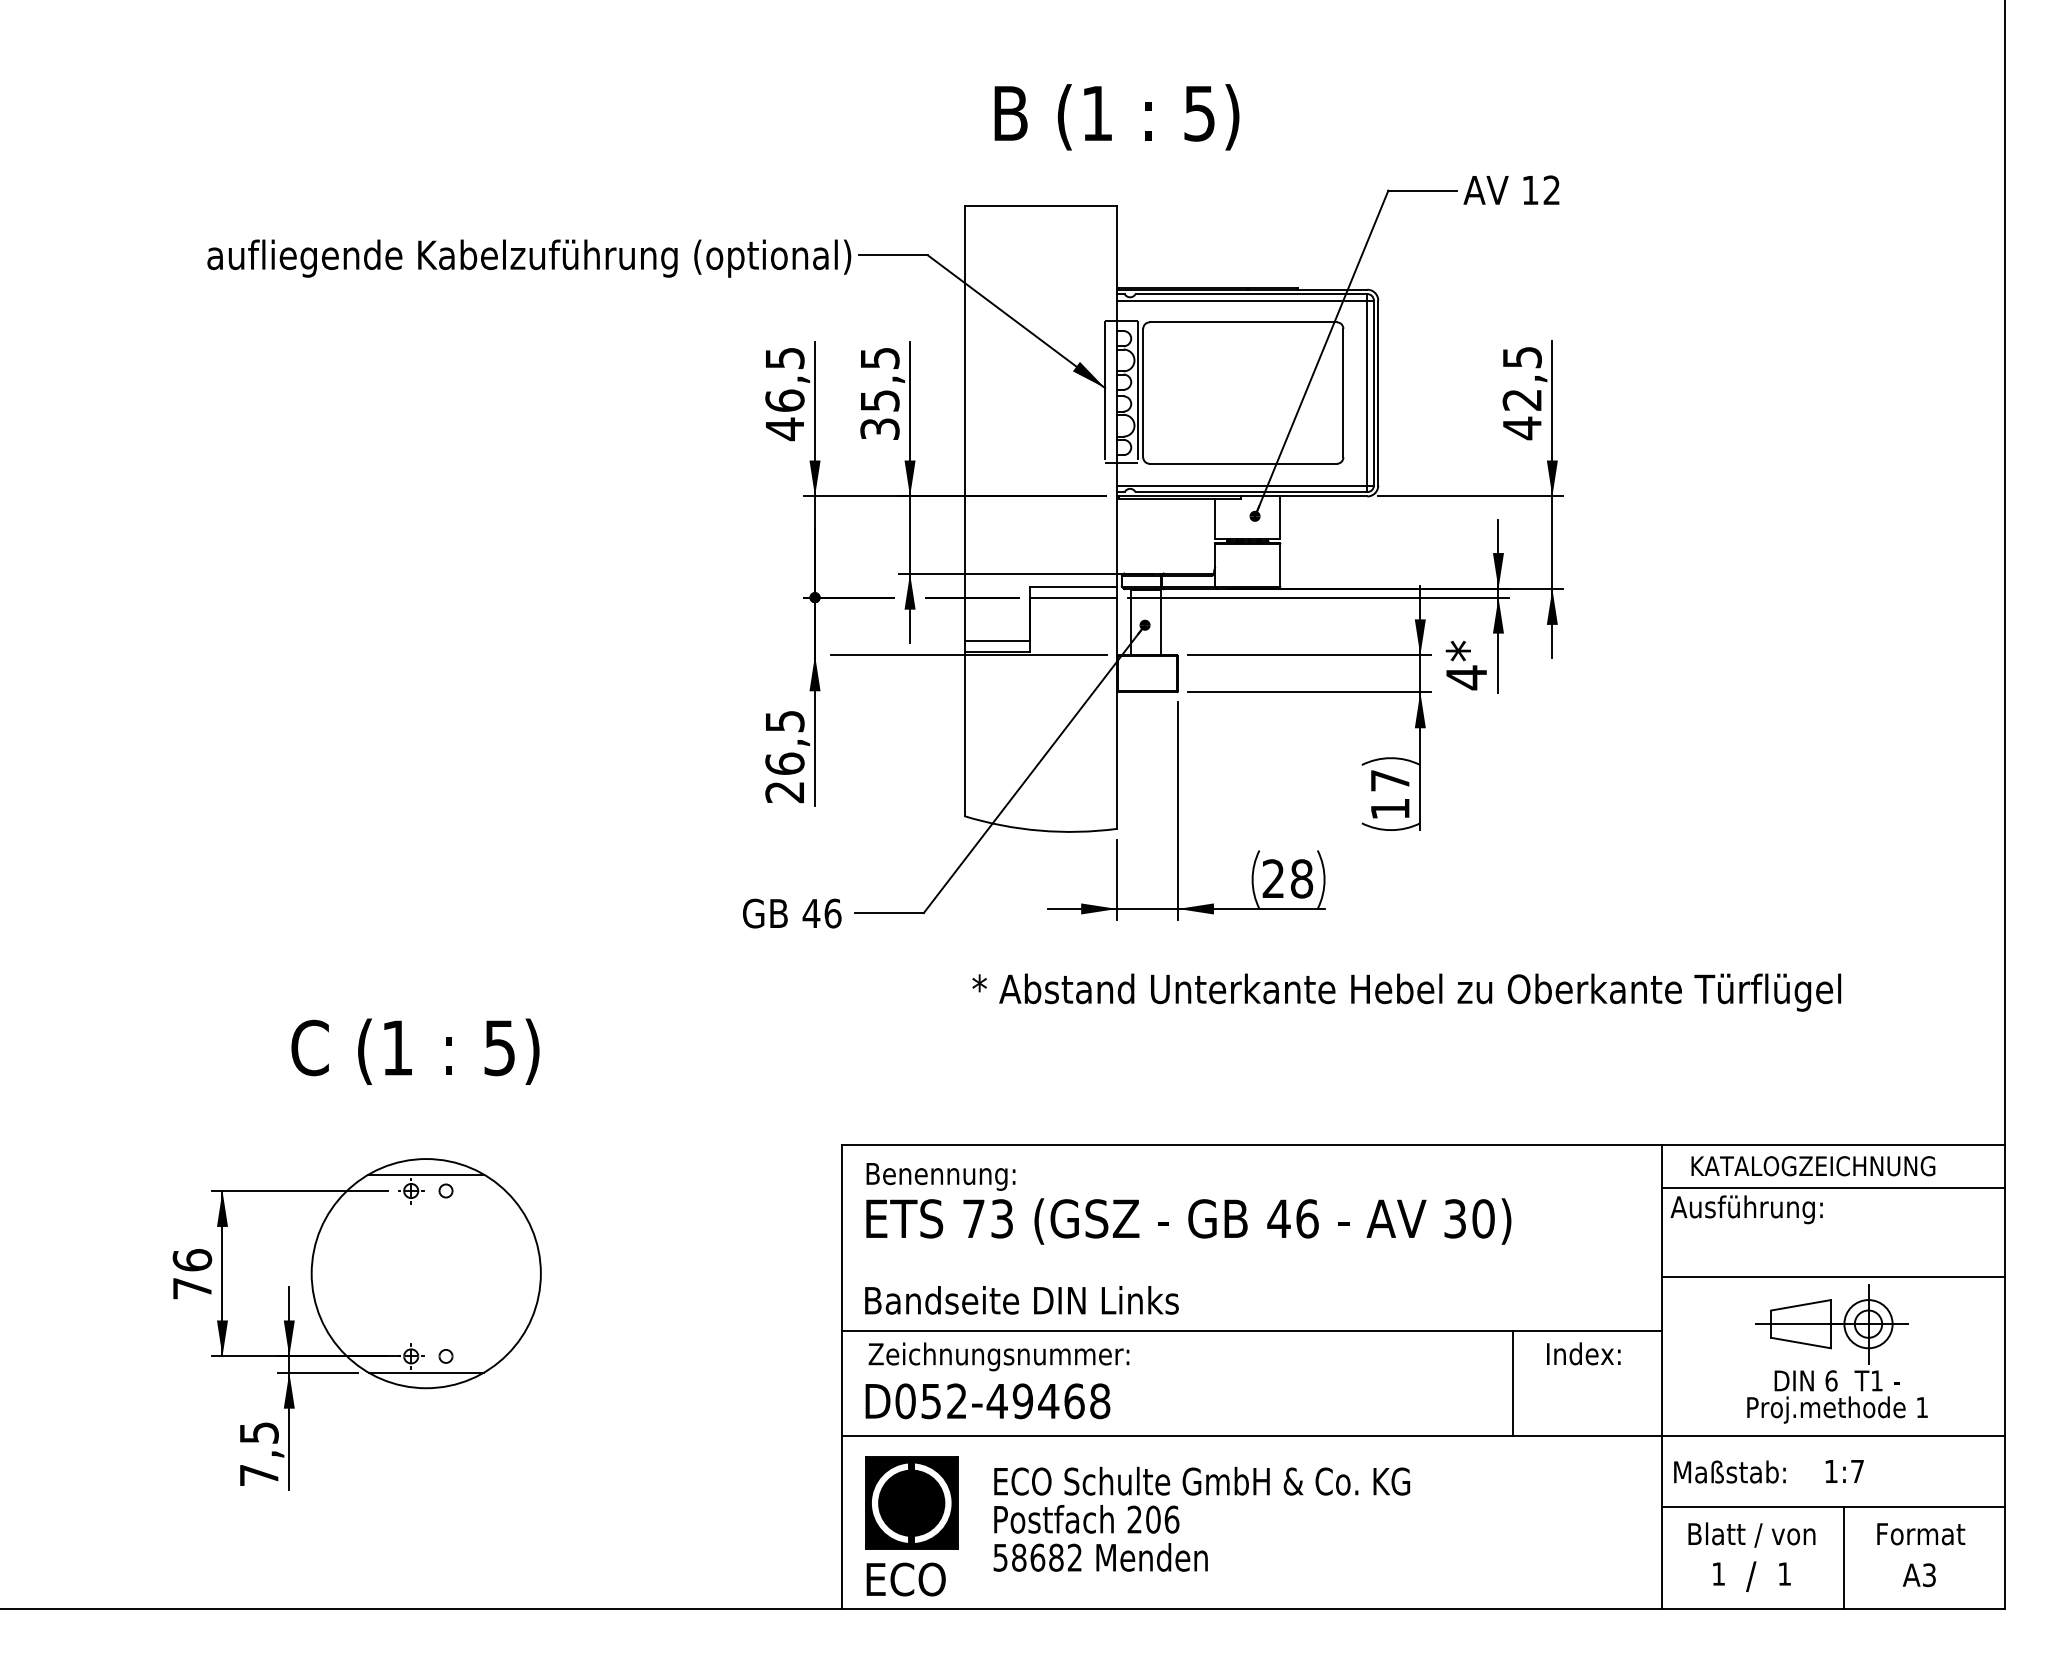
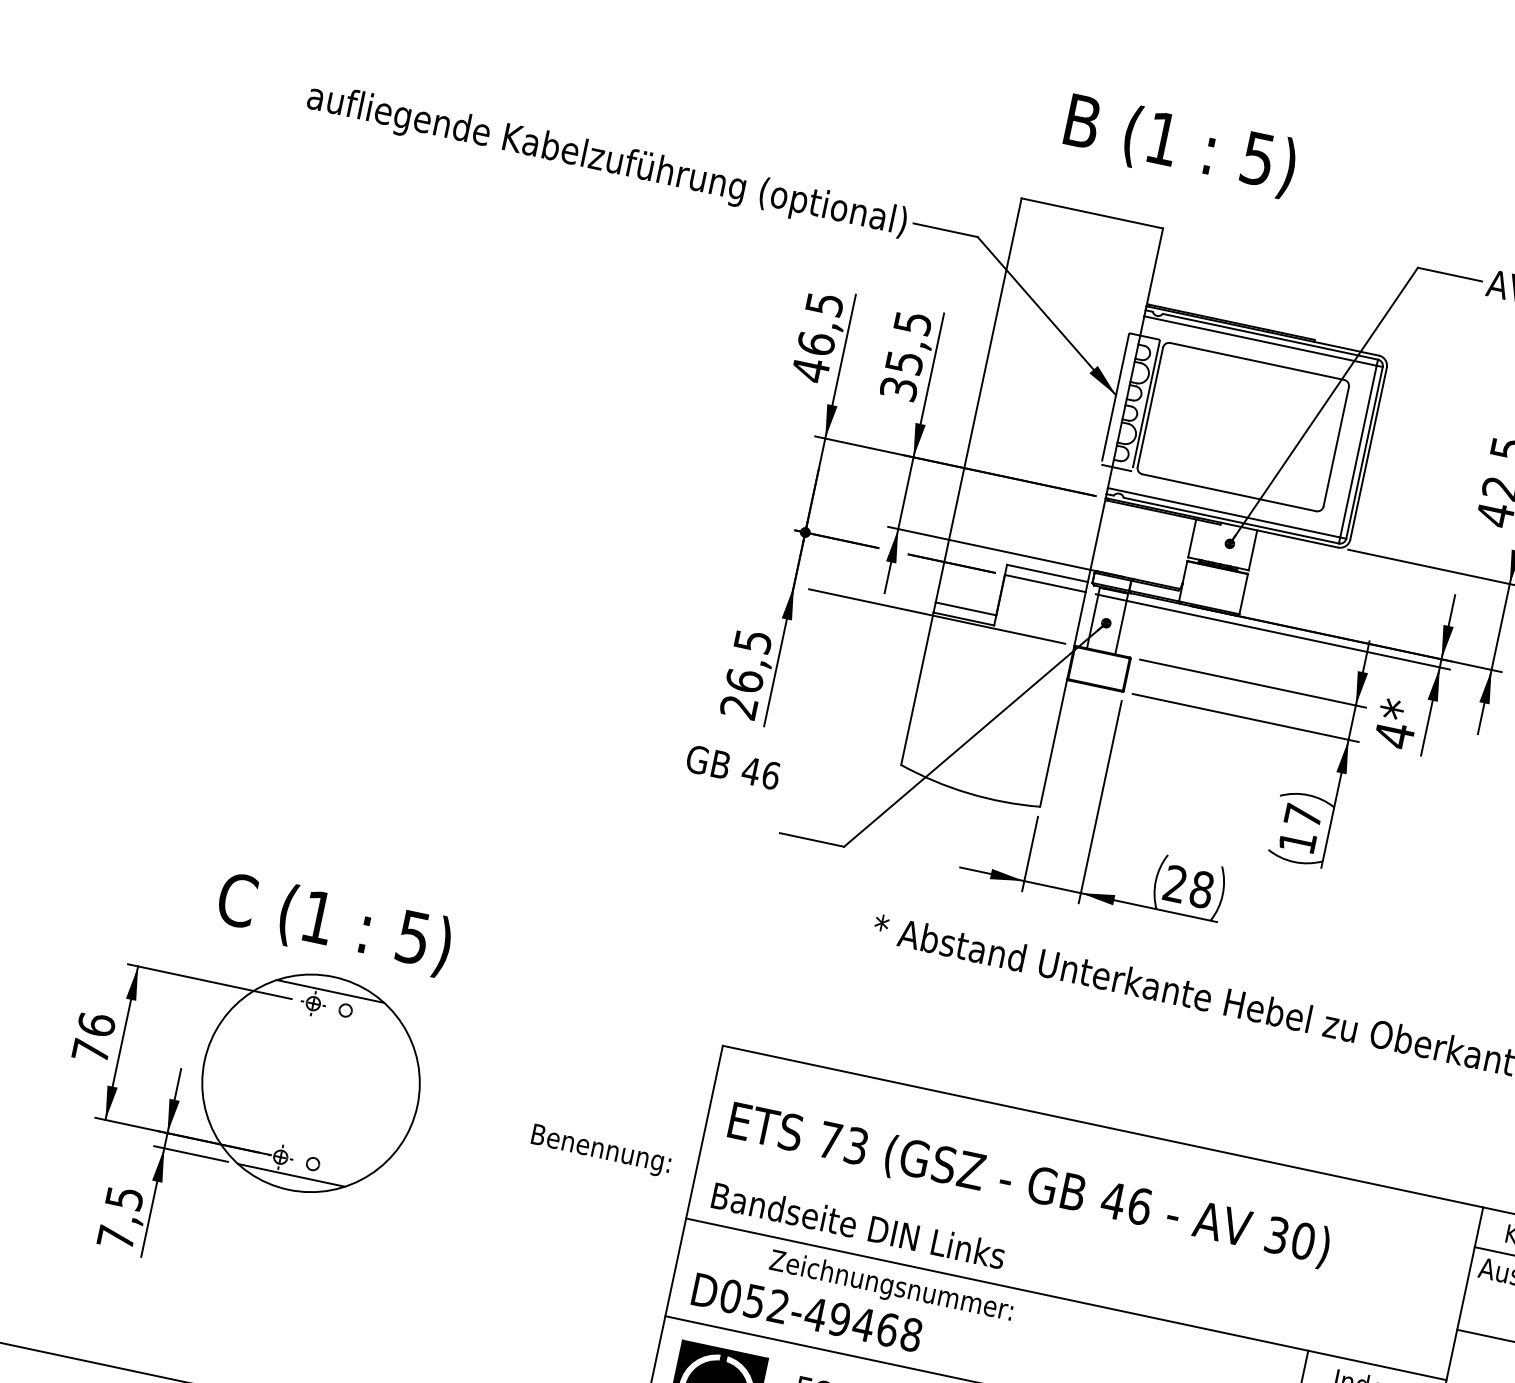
text: (792, 913) -> (733, 767), moved
text: (415, 1051) -> (334, 924), moved
text: (940, 1176) -> (600, 1150), moved
text: (998, 1356) -> (890, 1287), moved

